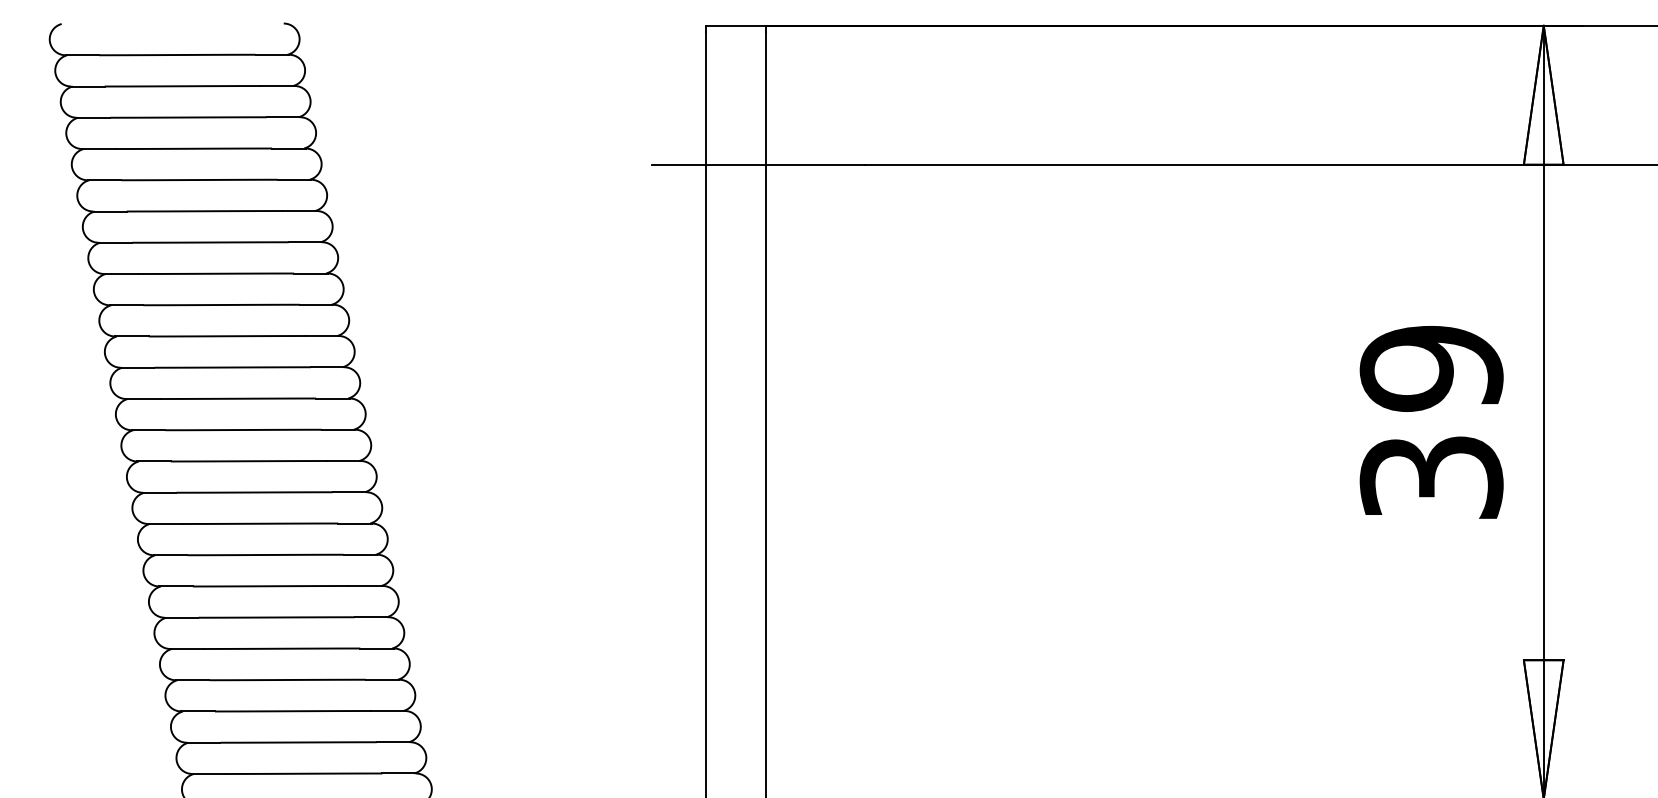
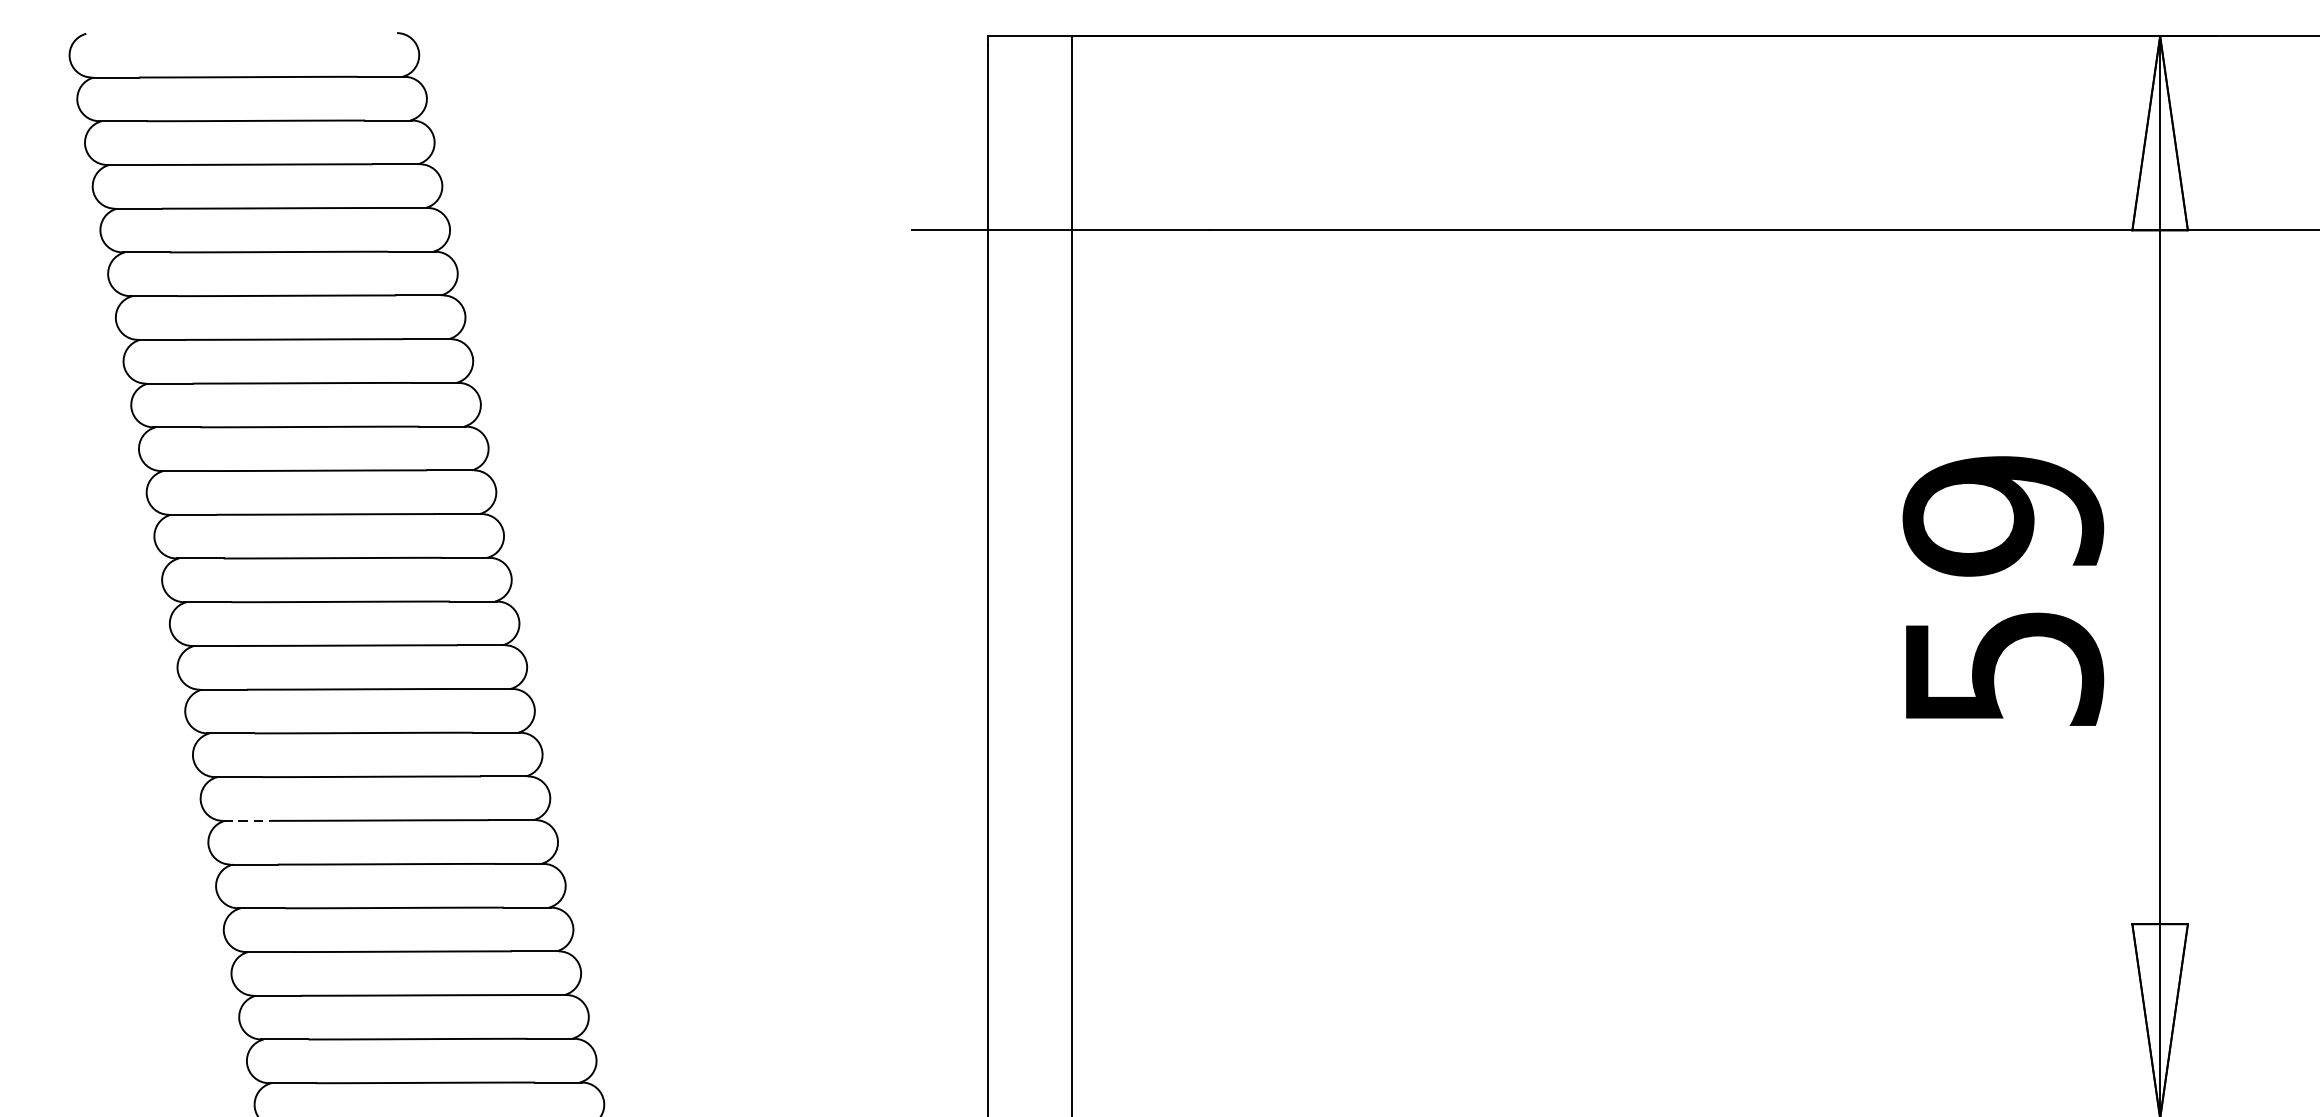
text: (1431, 477) -> (2003, 668), 39 -> 59
line: (176, 586) -> (246, 820), solid -> dashed

